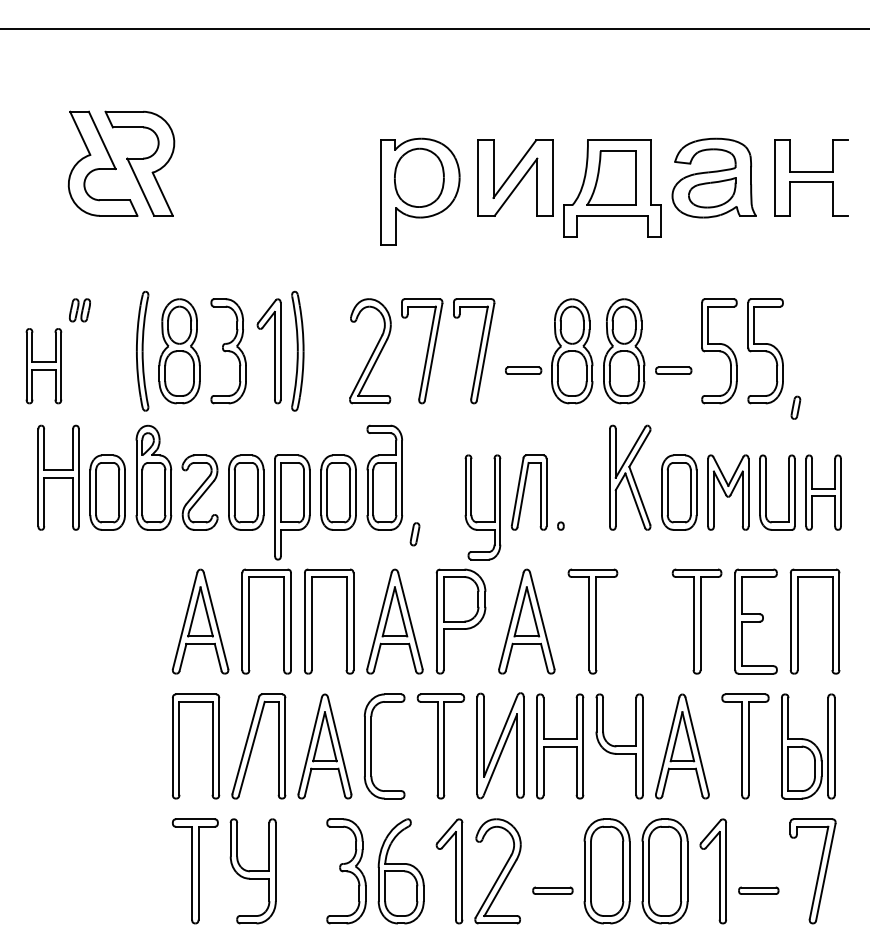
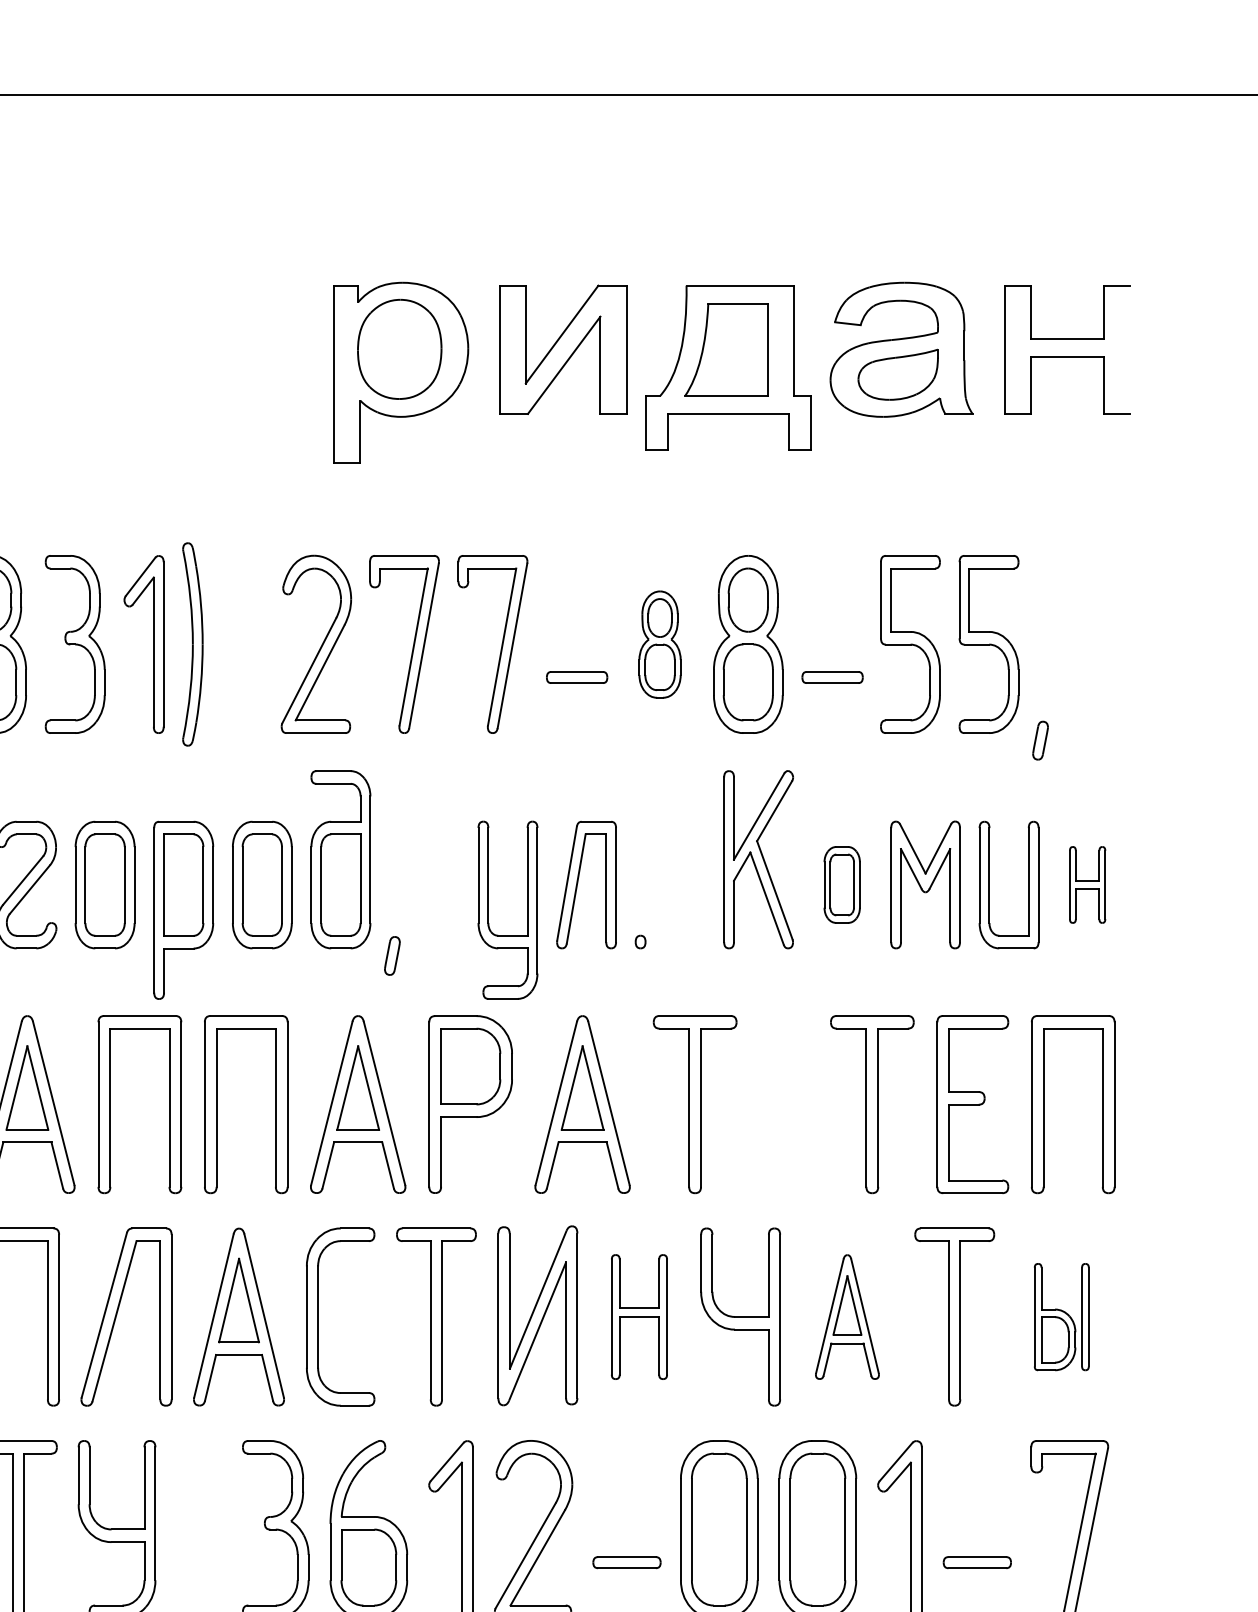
part: (572, 351) -> (660, 644), size x0.6
part: (679, 492) -> (842, 884), size x0.6
part: (823, 492) -> (1087, 884), size x0.6
part: (560, 746) -> (639, 1317), size x0.7
part: (682, 746) -> (847, 1317), size x0.7
part: (808, 746) -> (1061, 1317), size x0.6

